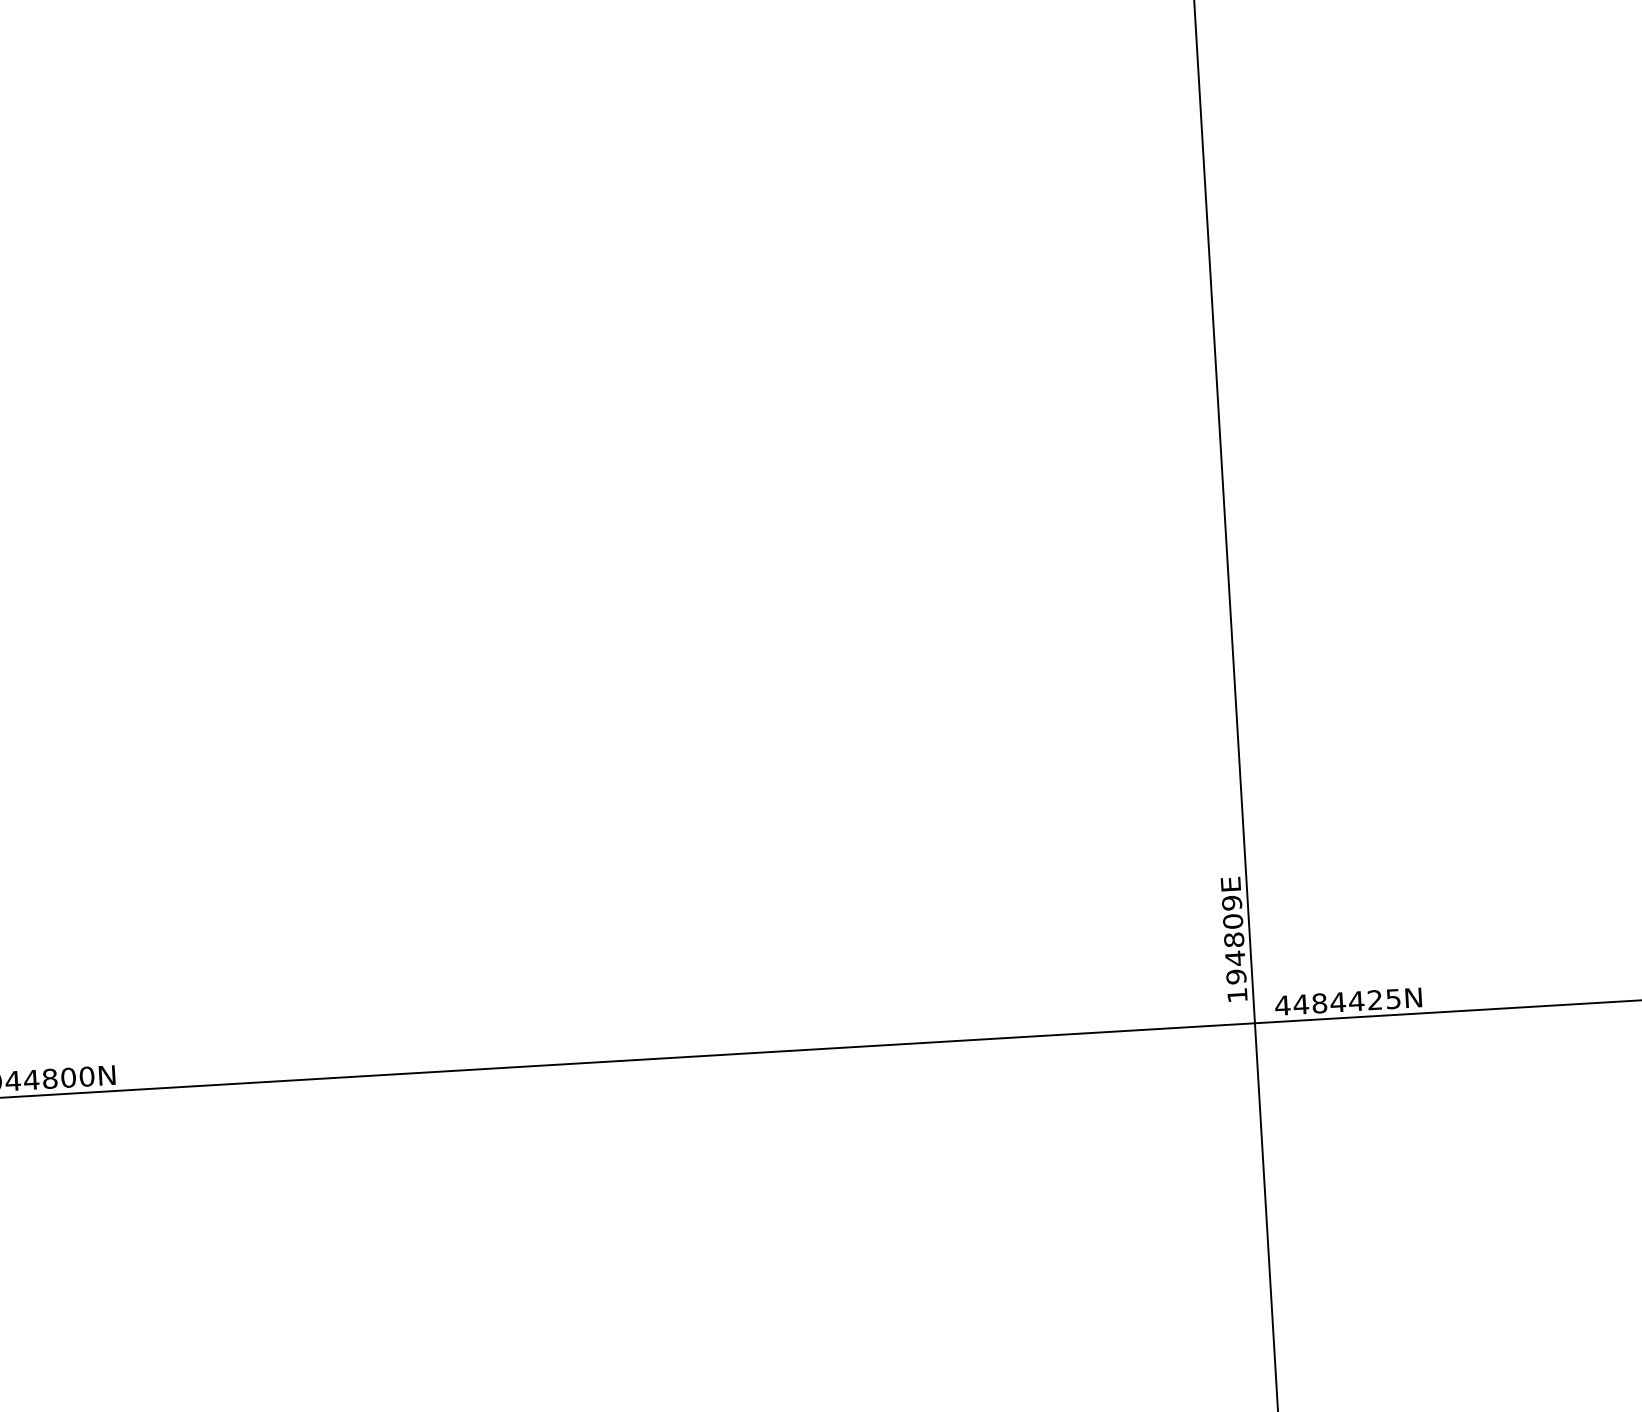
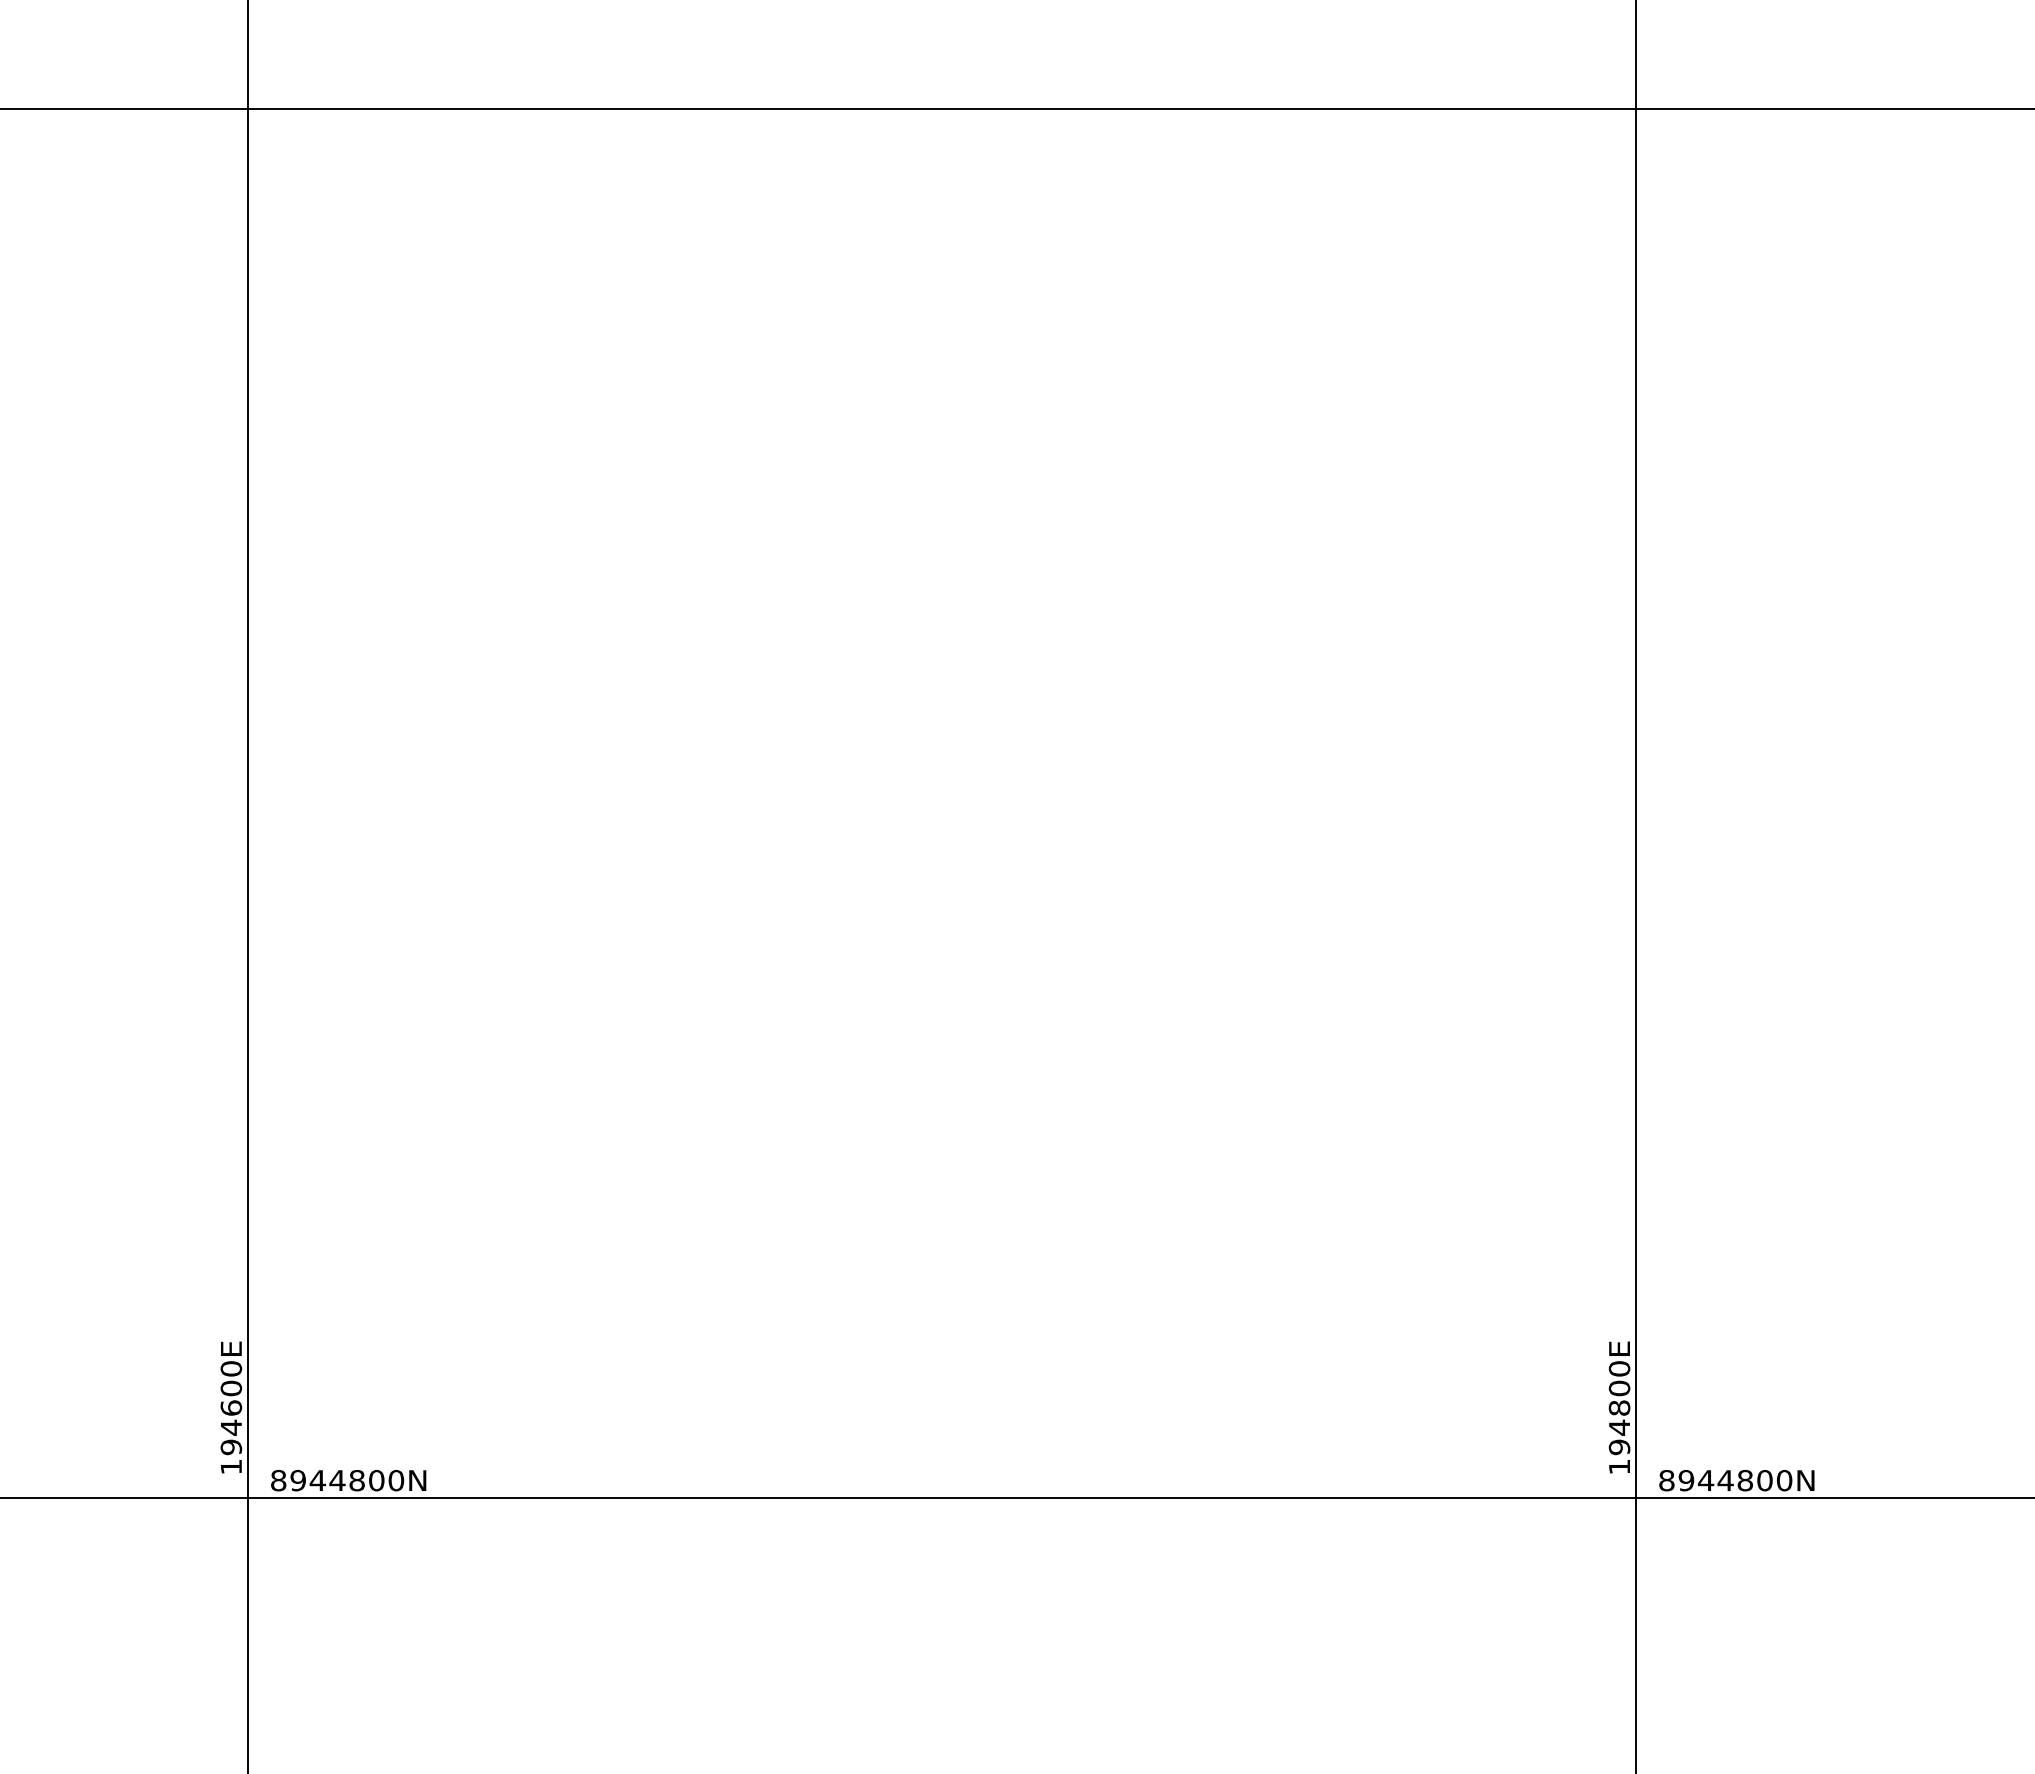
text: (1231, 902) -> (1619, 1368), 194809E -> 194800E
text: (1337, 1002) -> (1725, 1480), 4484425N -> 8944800N

